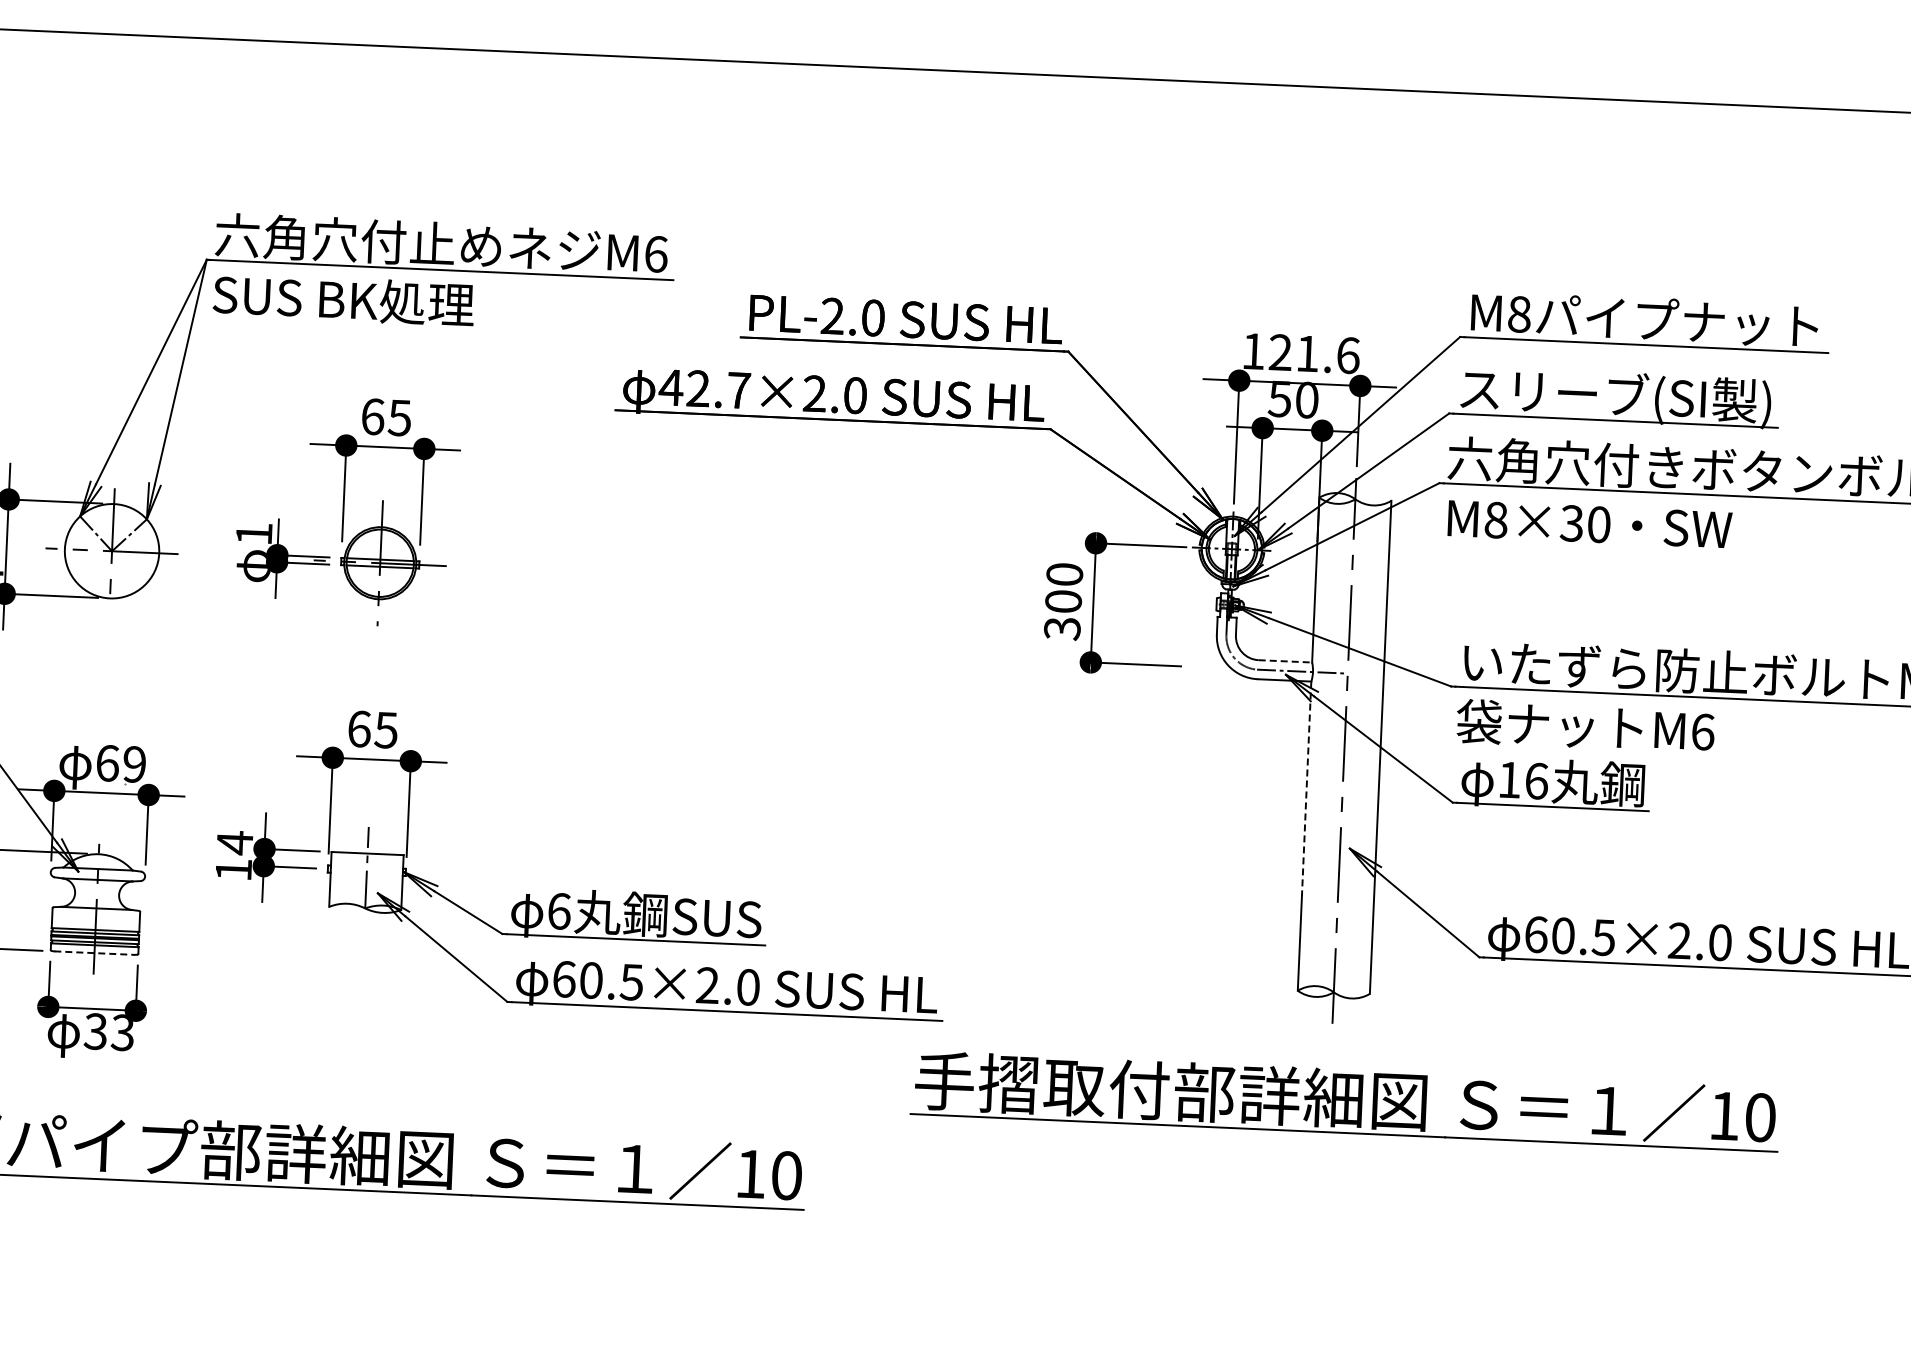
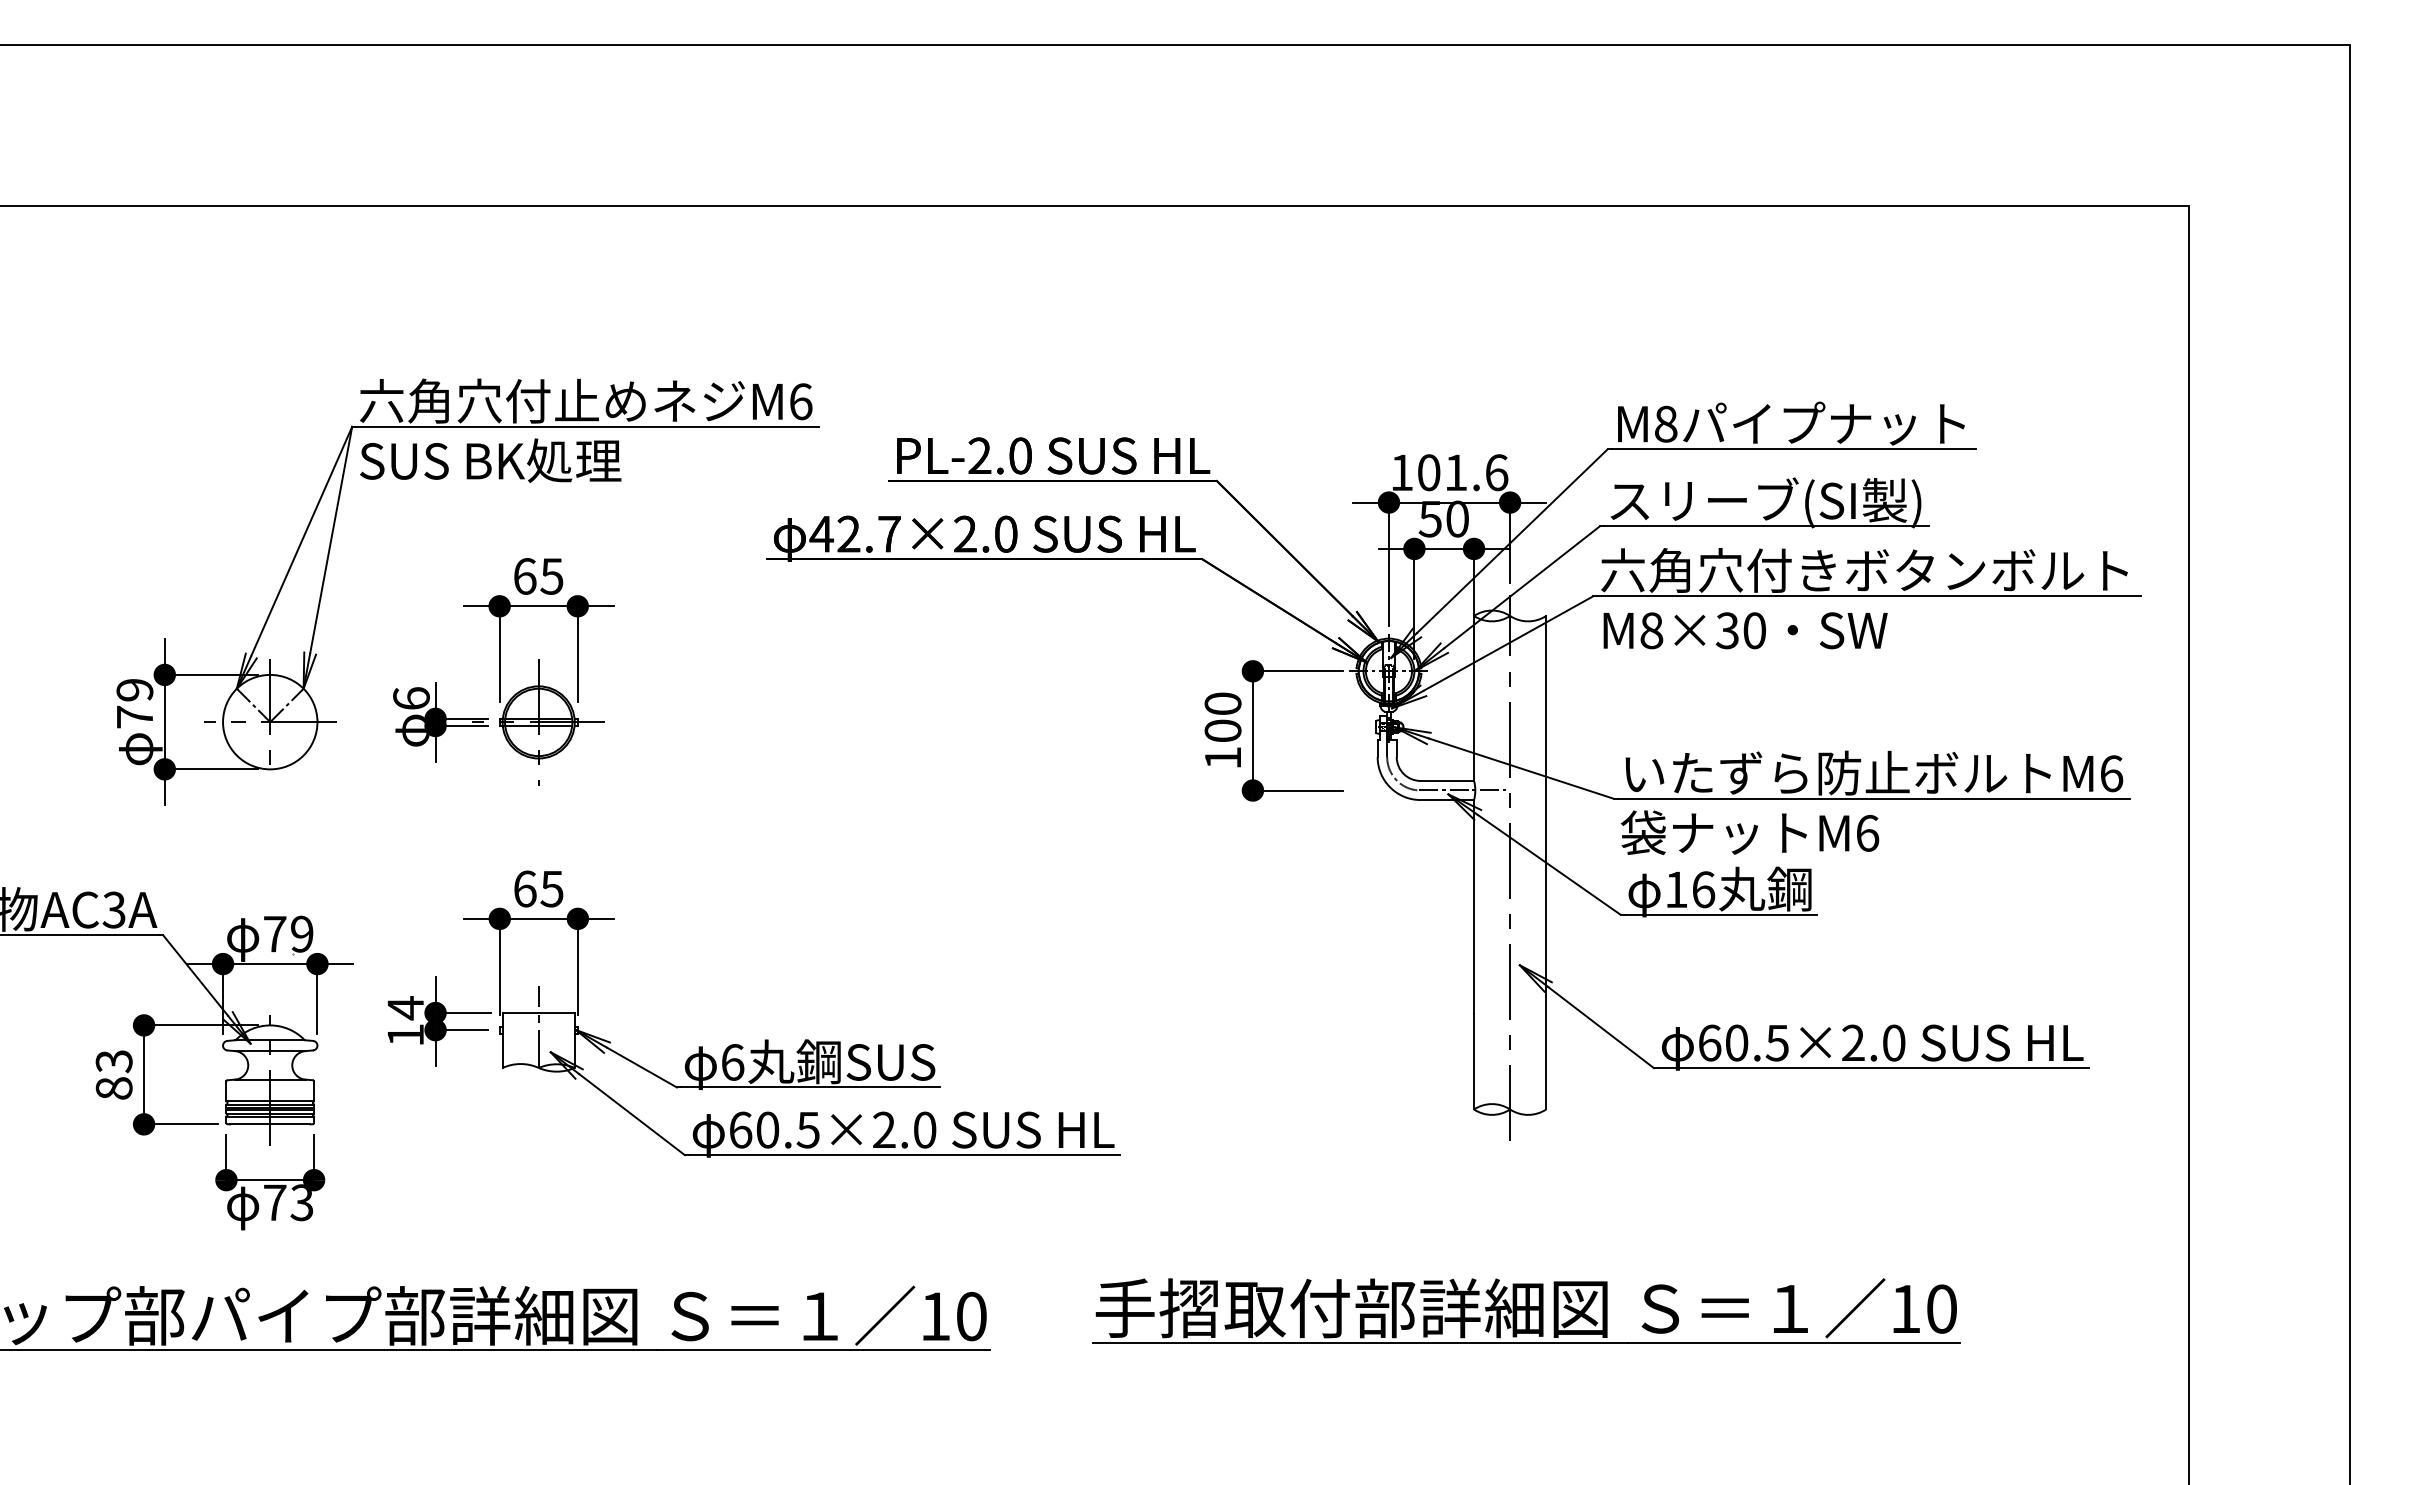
text: (1280, 352) -> (1428, 472), 121.6 -> 101.6
text: (254, 533) -> (411, 698), 1 -> 6
text: (1061, 629) -> (1222, 758), 300 -> 100
line: (1285, 660) -> (1447, 780), dashed -> solid
text: (108, 762) -> (275, 933), 69 -> 79
line: (1307, 788) -> (1474, 907), dashed -> solid
line: (94, 953) -> (270, 1124), dashed -> solid
text: (95, 1031) -> (274, 1202), 33 -> 73
part: (1345, 1100) -> (1526, 1310), moved

